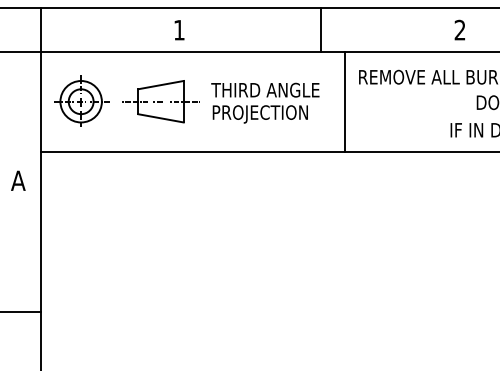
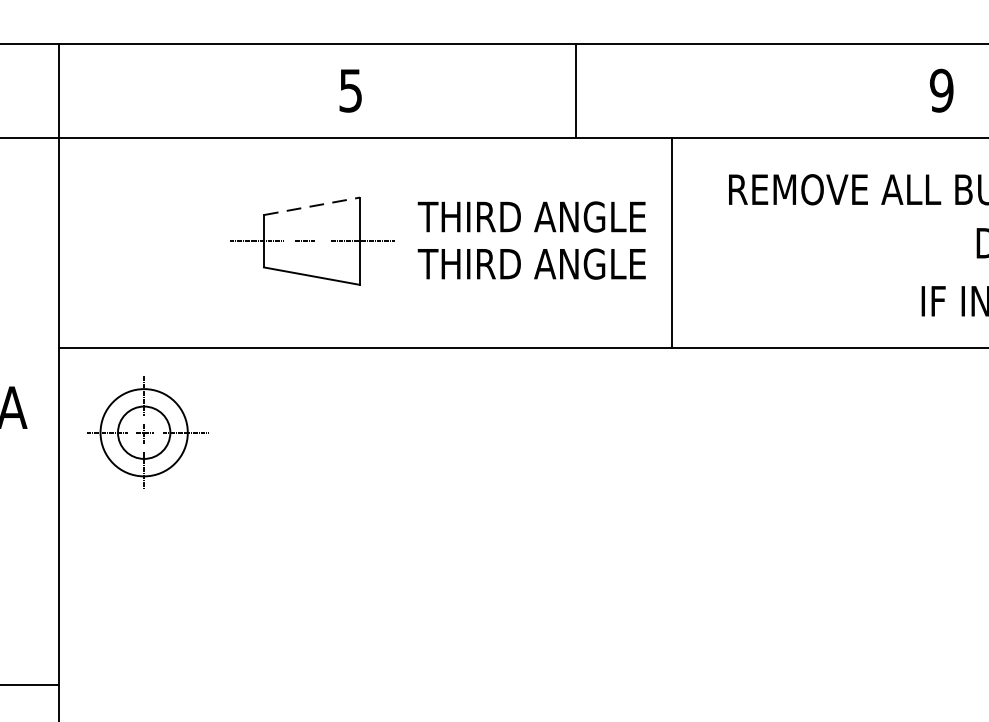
text: (179, 30) -> (351, 91), 1 -> 5
line: (321, 30) -> (576, 91), moved
text: (459, 30) -> (940, 91), 2 -> 9
line: (161, 85) -> (313, 207), solid -> dashed
part: (81, 100) -> (144, 430), moved
line: (344, 102) -> (671, 242), moved
text: (265, 114) -> (532, 268), PROJECTION -> THIRD ANGLE

